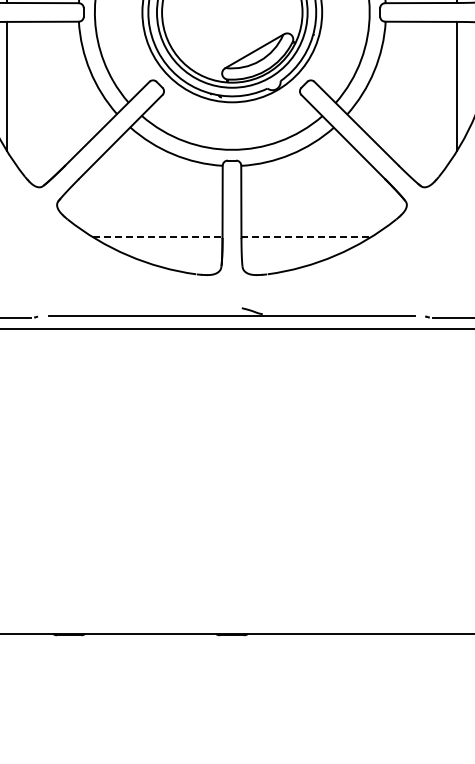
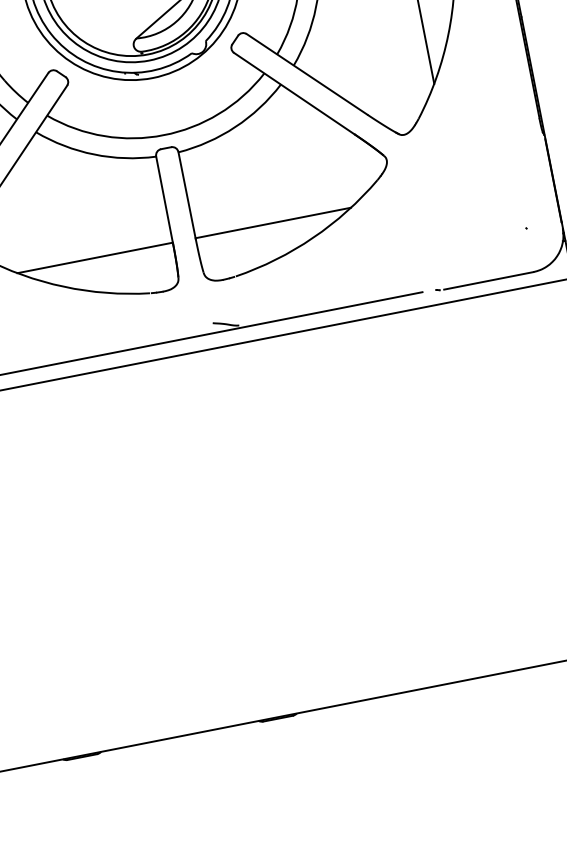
line: (157, 237) -> (94, 258), dashed -> solid
line: (306, 237) -> (273, 223), dashed -> solid

